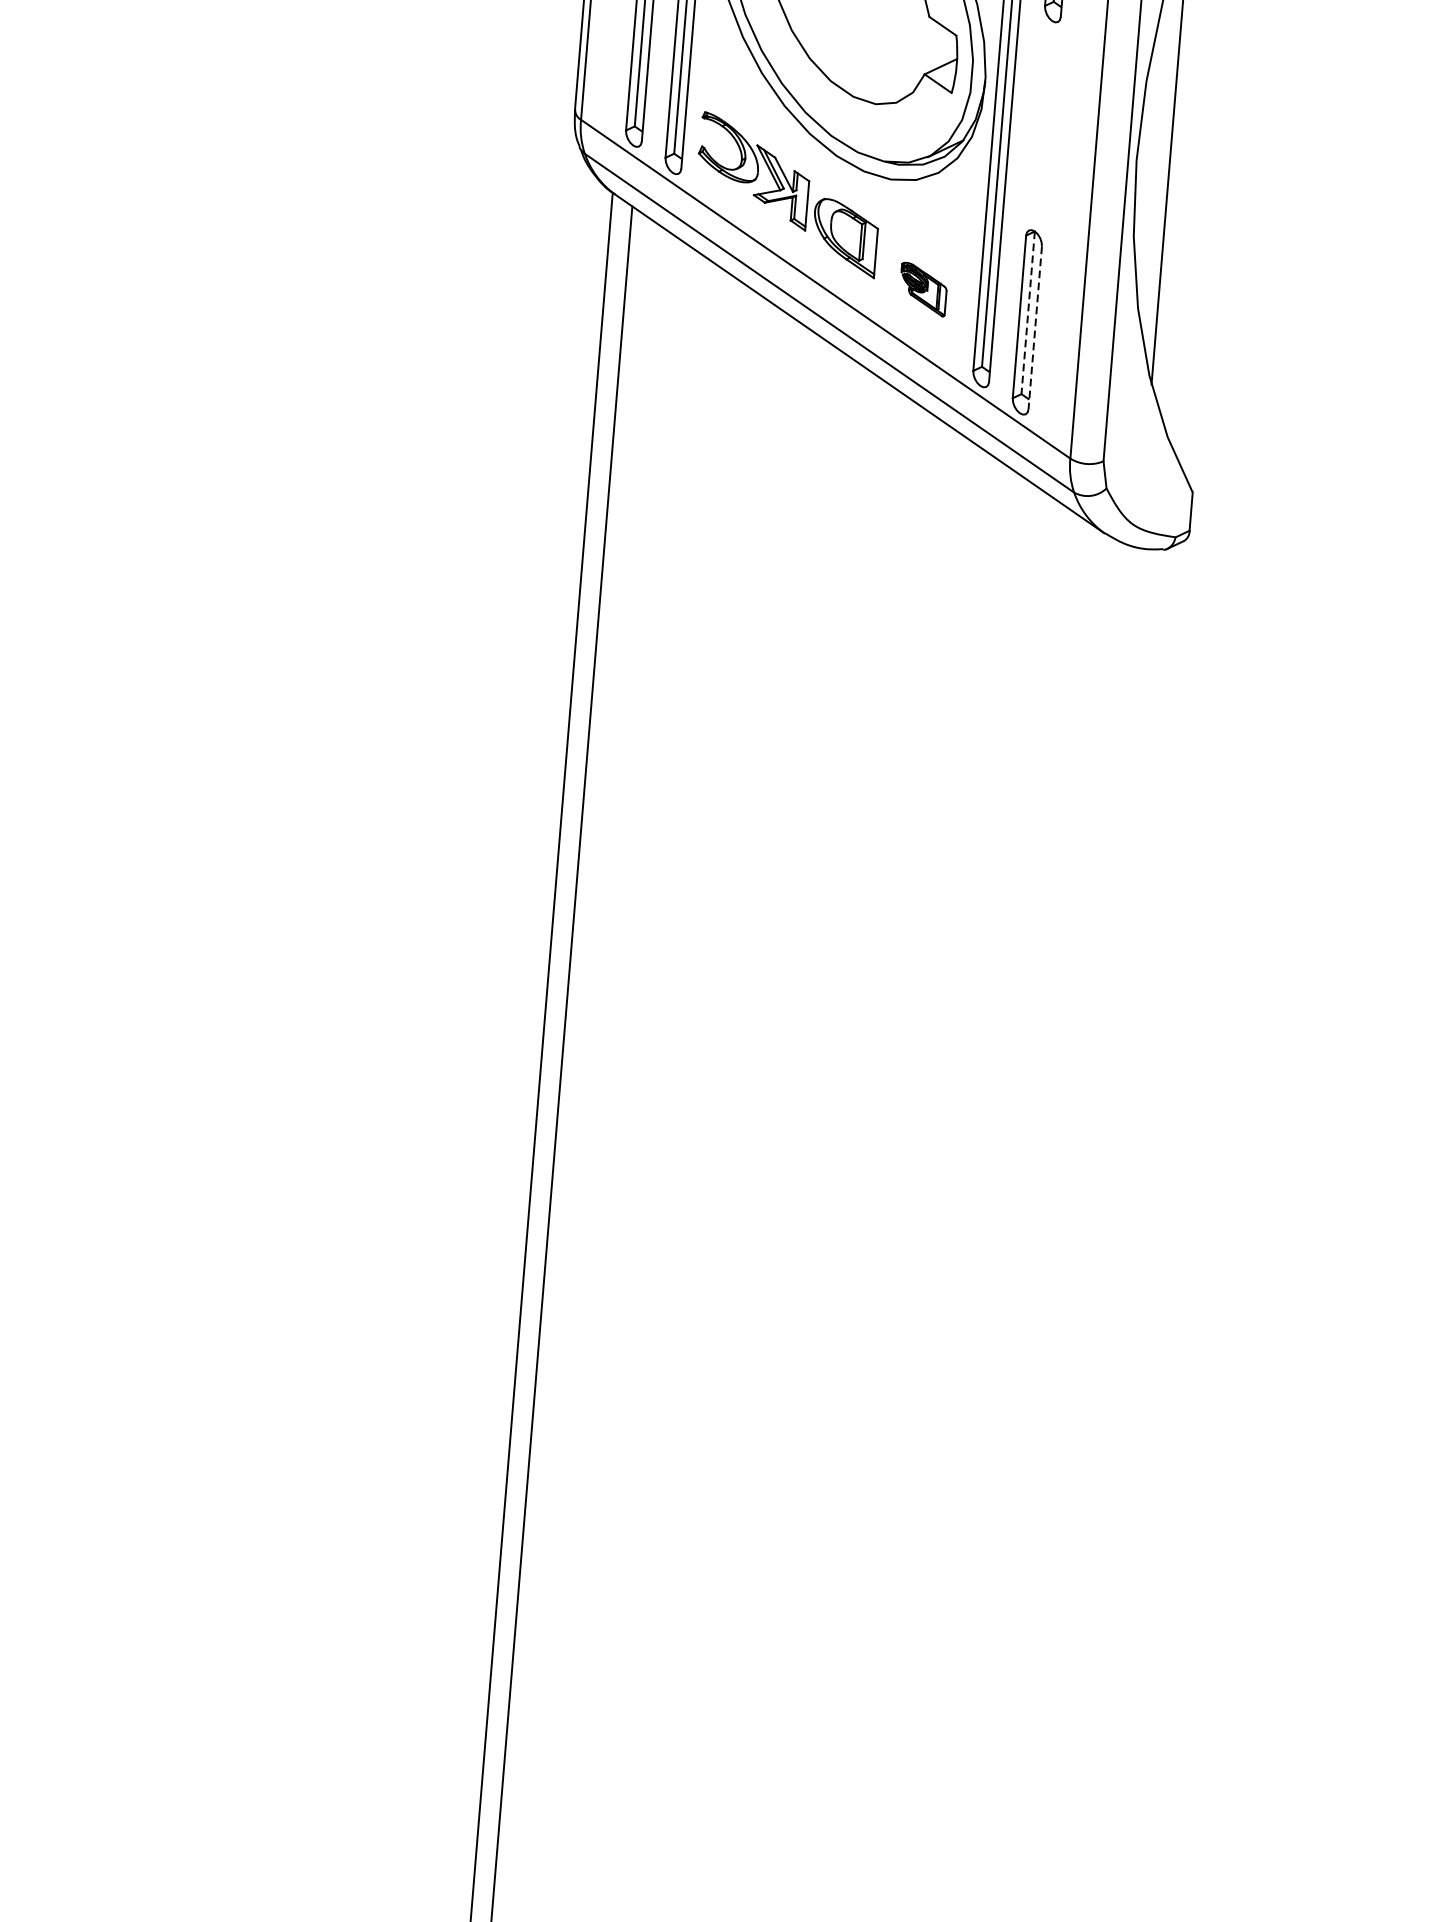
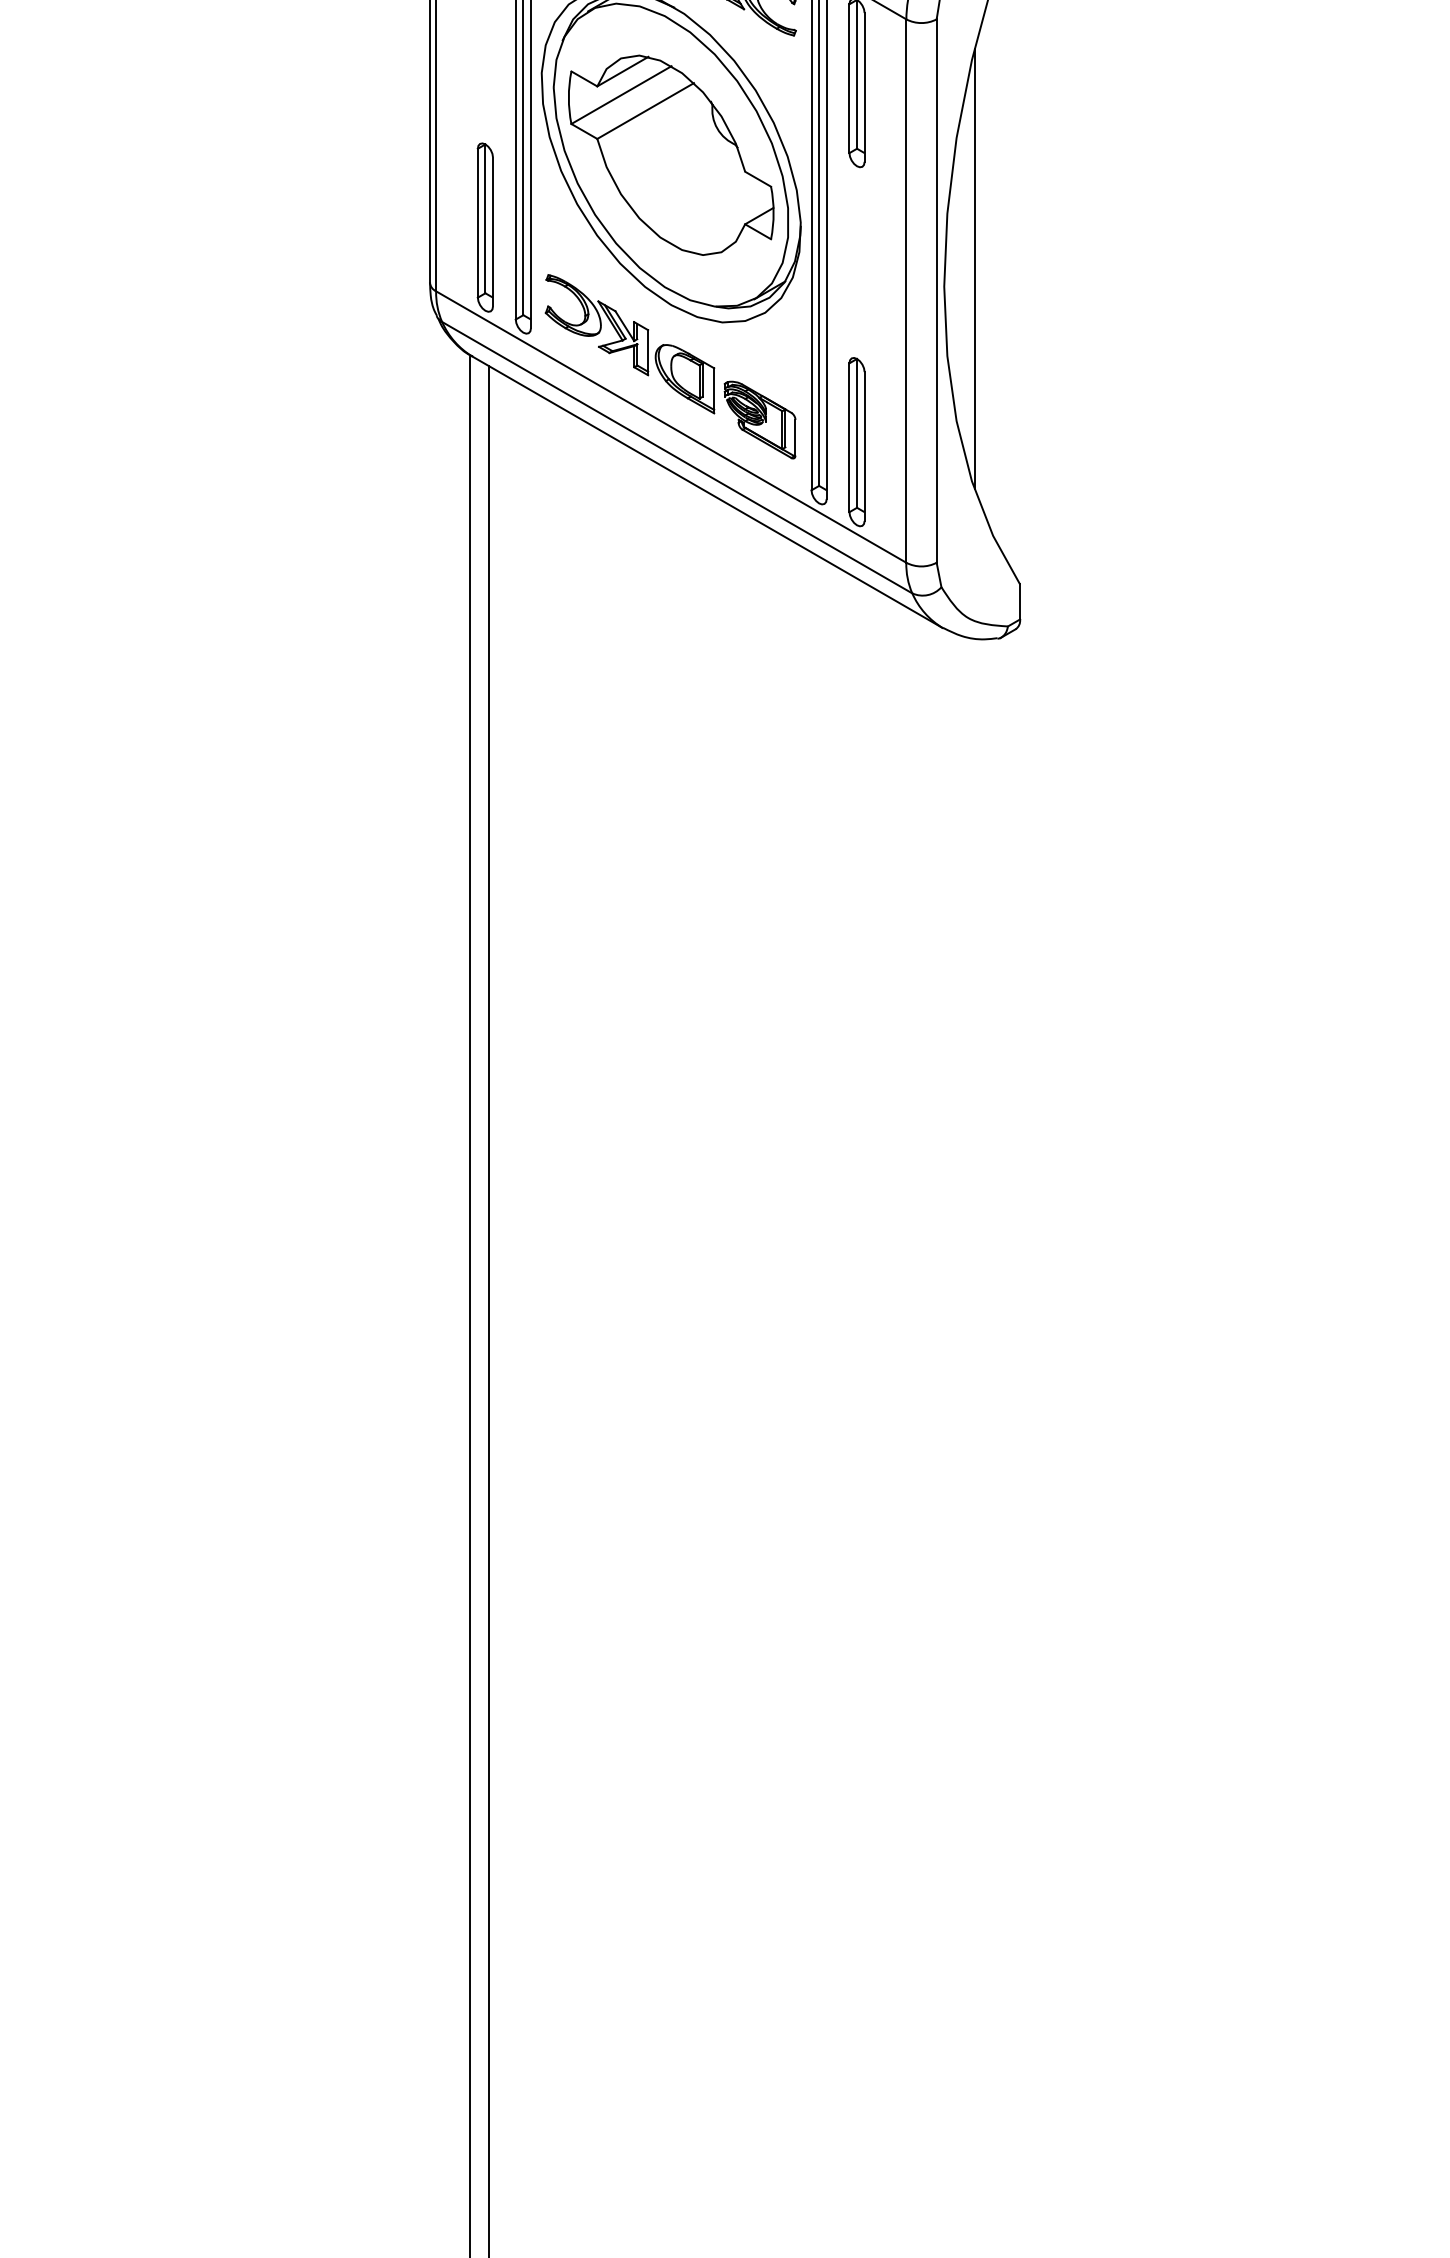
part: (922, 288) -> (759, 419), size x1.67
line: (1028, 312) -> (857, 433), dashed -> solid
line: (1035, 328) -> (864, 447), dashed -> solid

